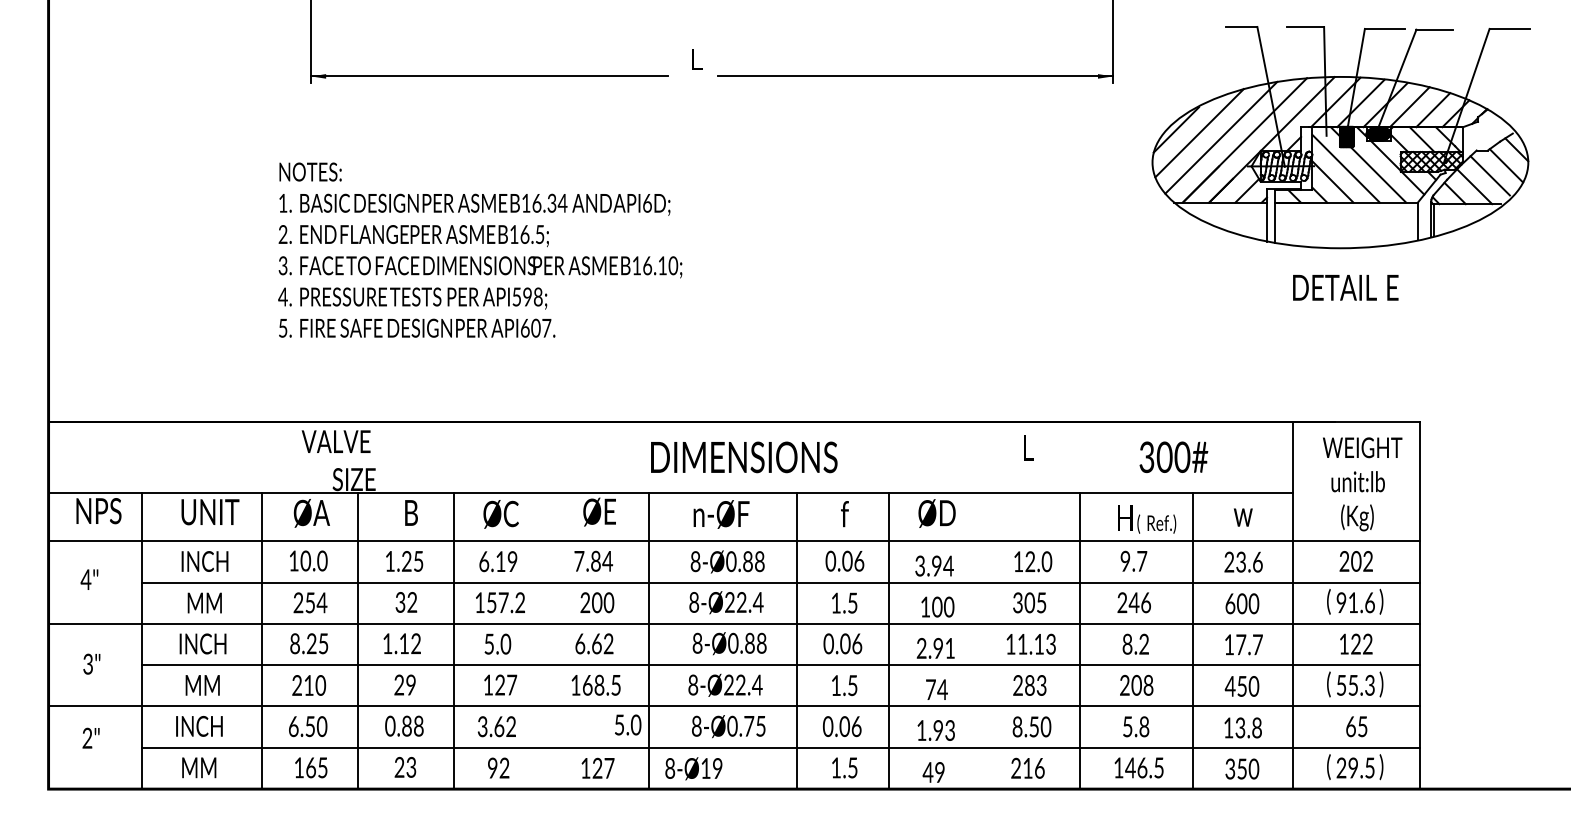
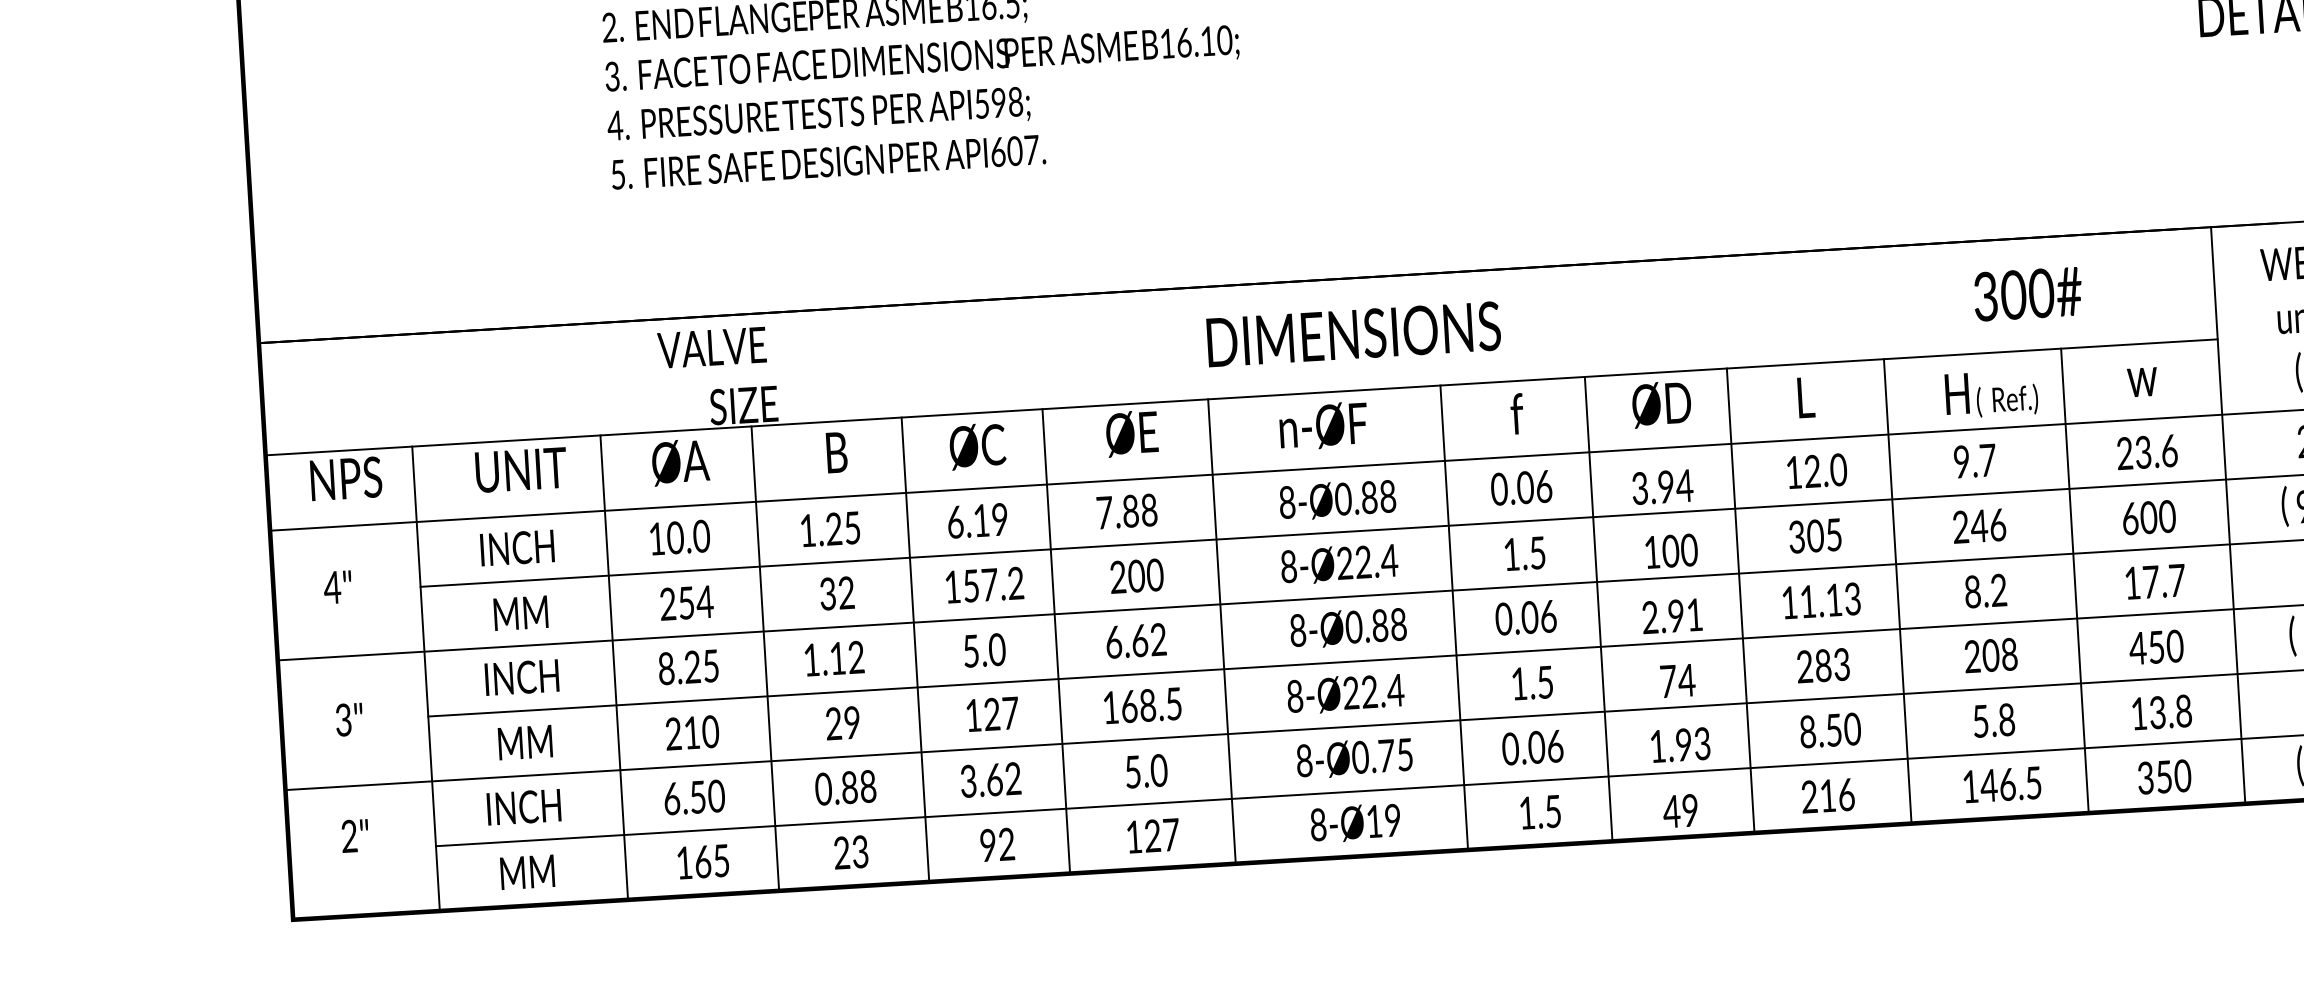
text: (1028, 447) -> (1805, 397), moved
text: (607, 560) -> (1148, 508), 7.84 -> 7.88
line: (543, 641) -> (1056, 641), added
line: (979, 641) -> (1740, 601), added
text: (628, 724) -> (1147, 770), moved
text: (693, 768) -> (1354, 822), moved

